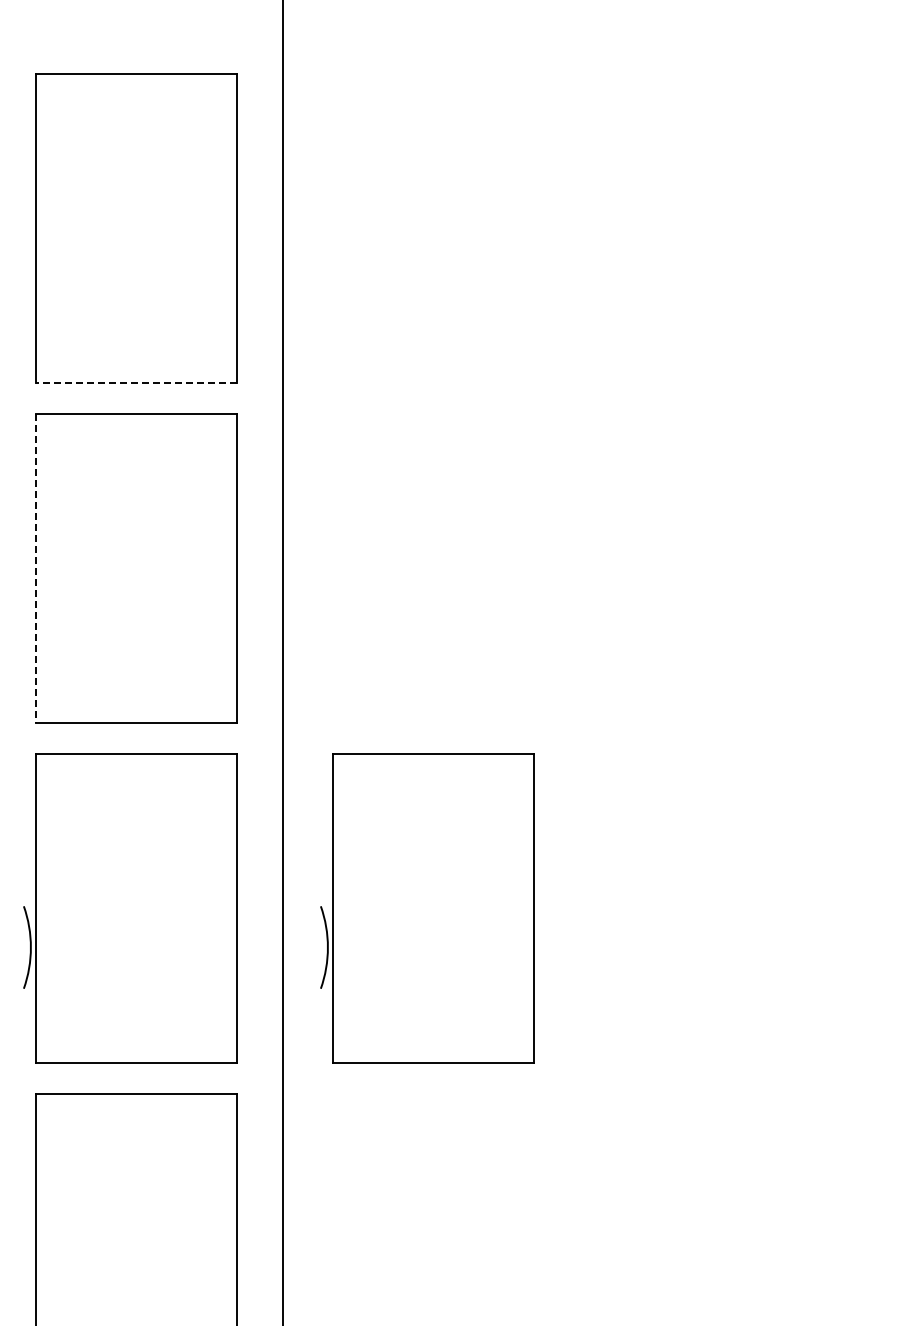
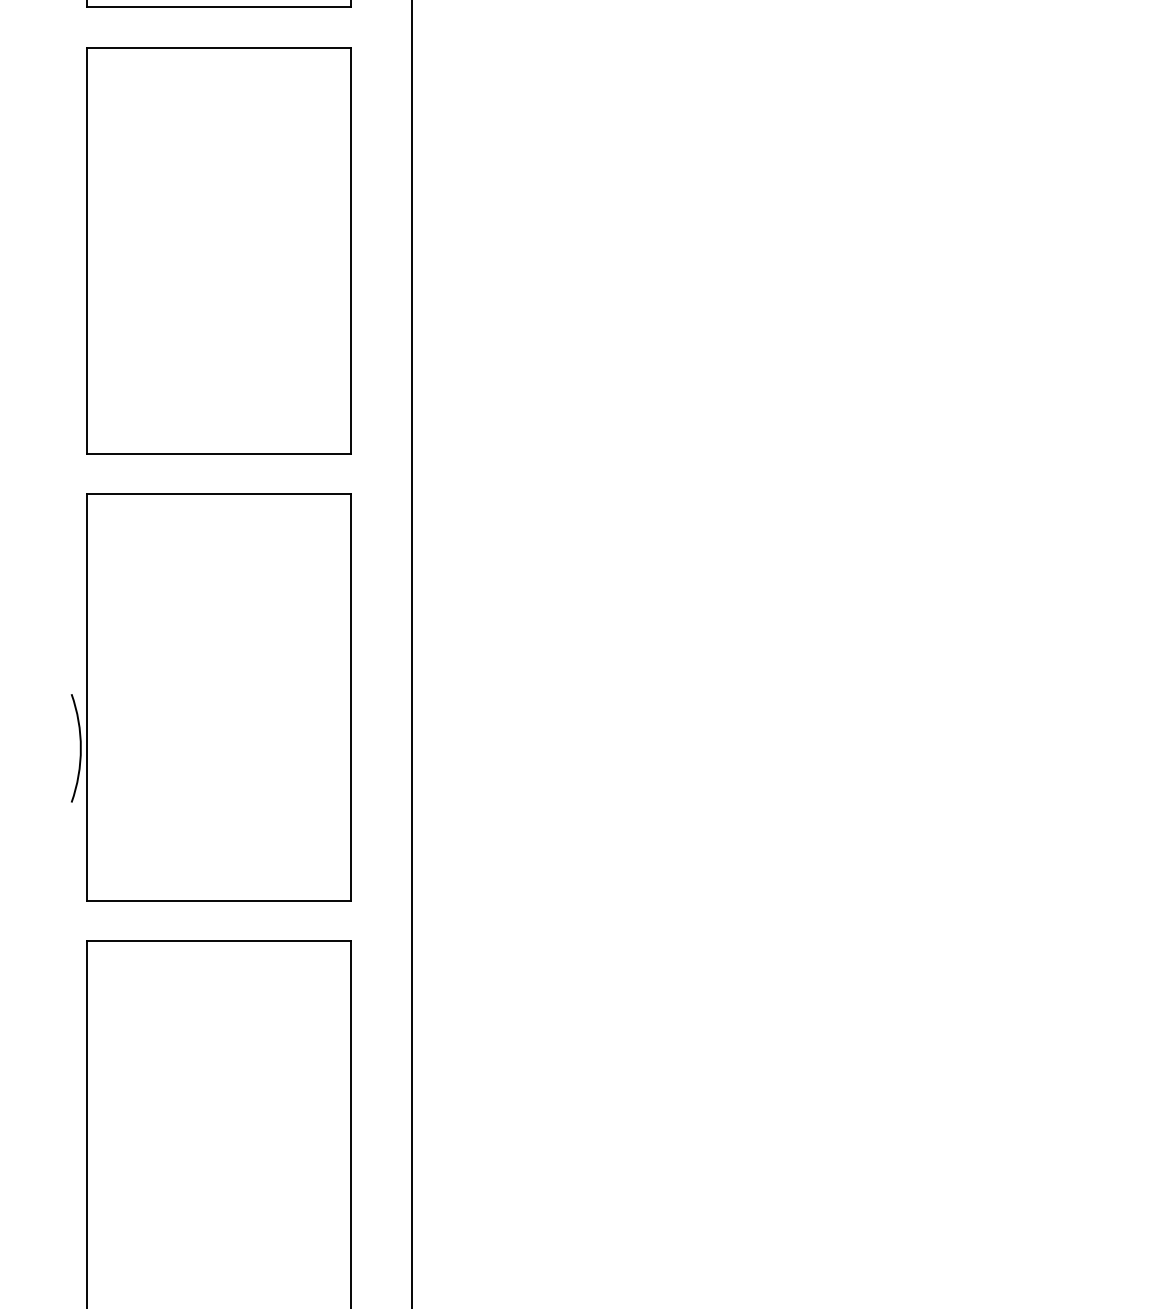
line: (135, 383) -> (218, 7), dashed -> solid
line: (35, 568) -> (86, 250), dashed -> solid
part: (427, 908) -> (601, 697), removed

